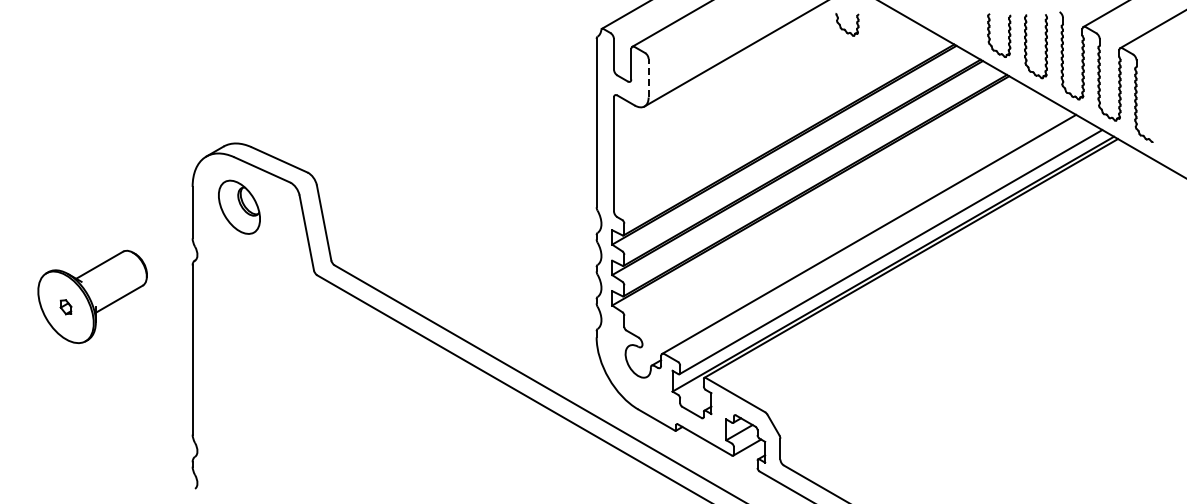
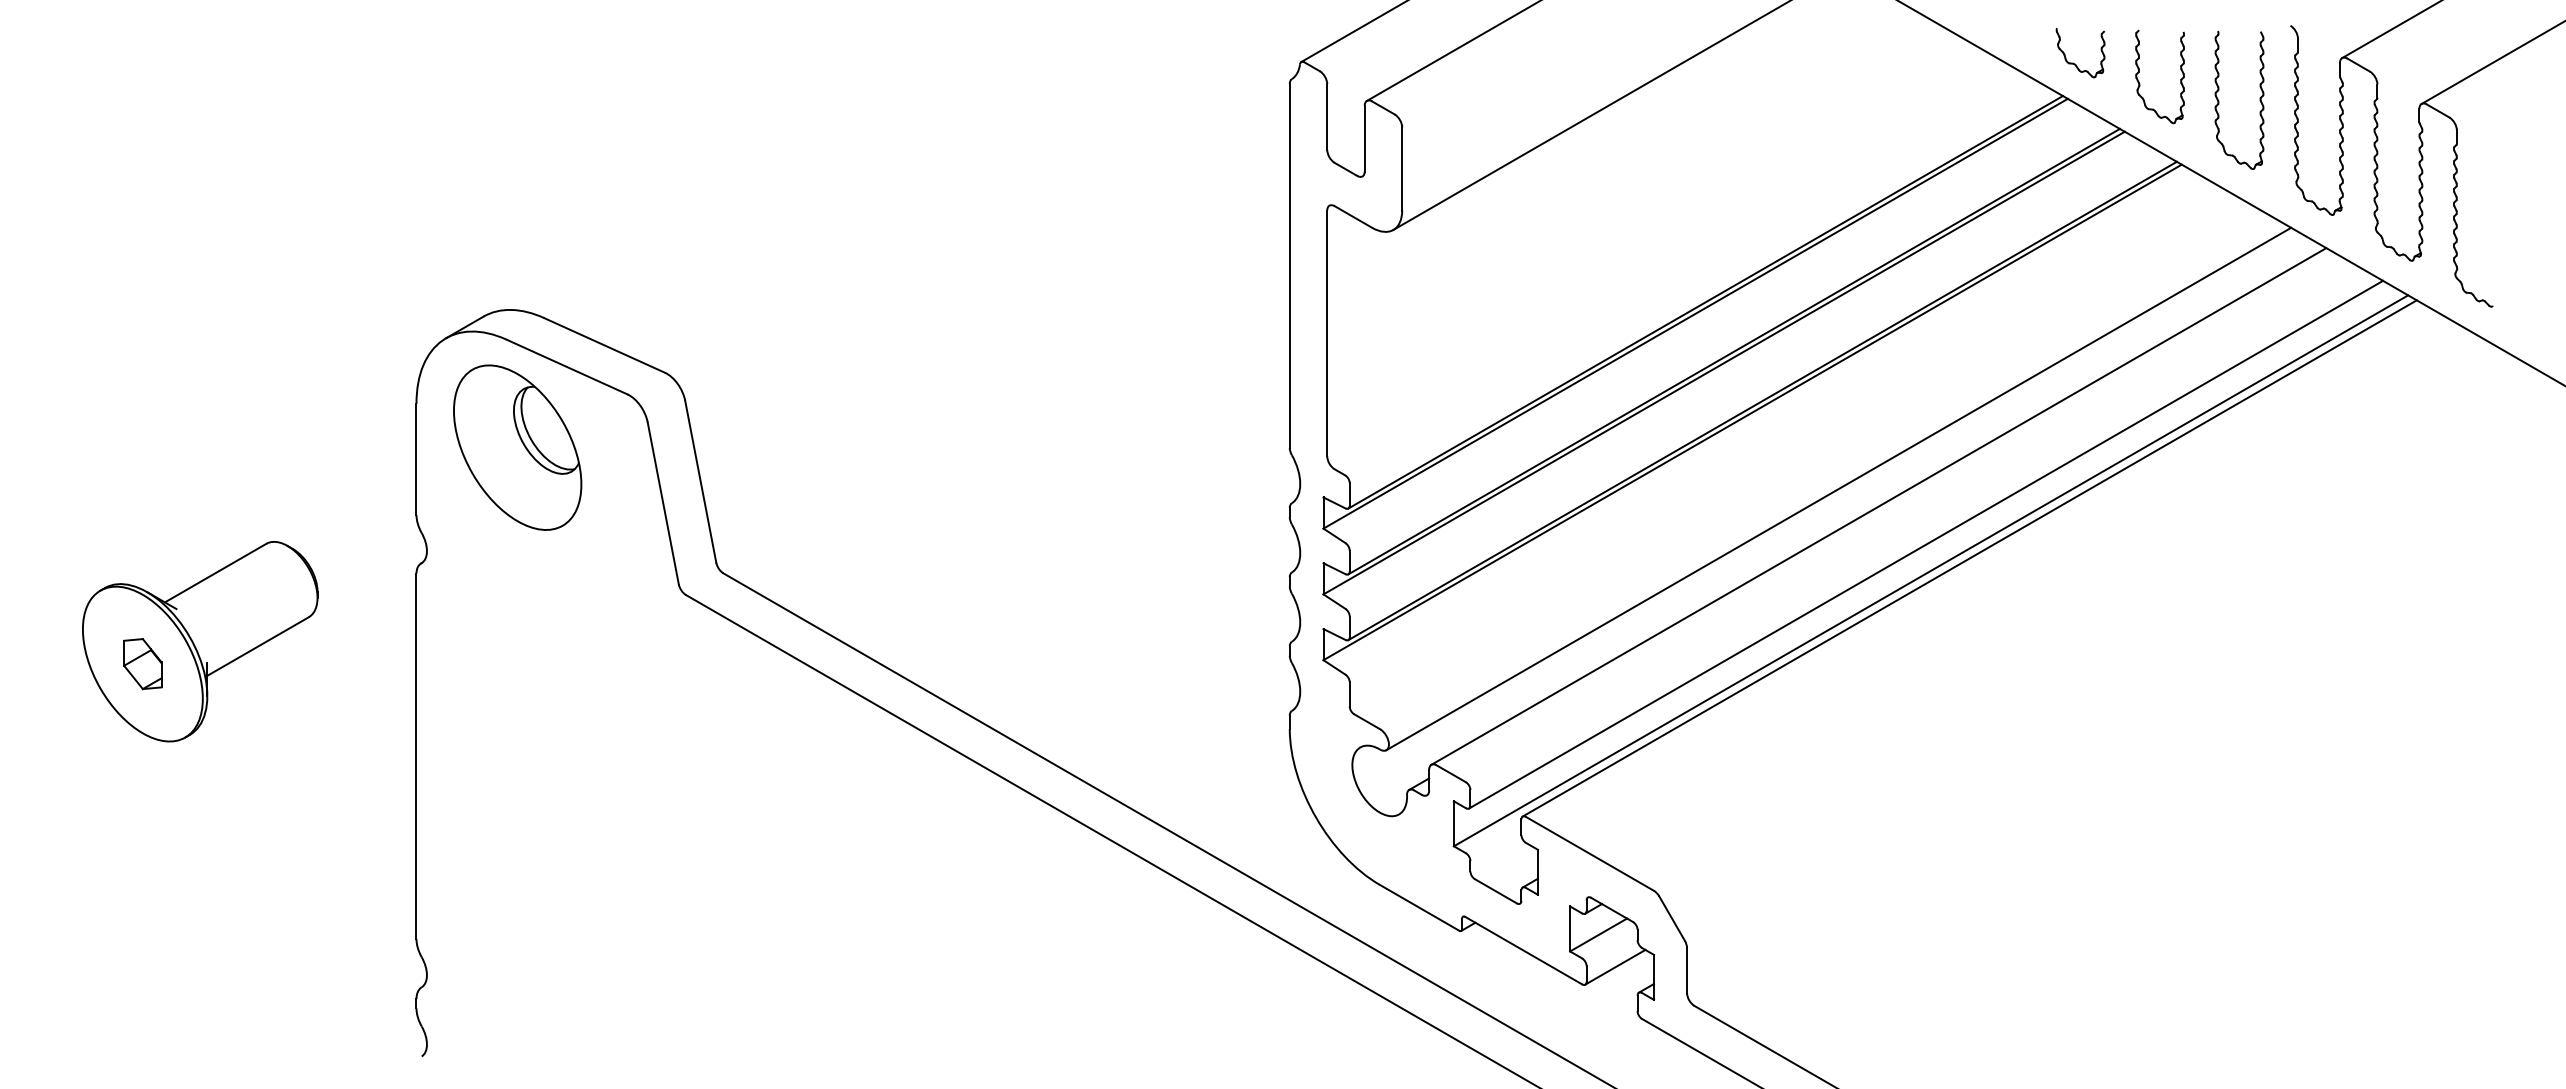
part: (847, 24) -> (2080, 52), moved
line: (648, 77) -> (1401, 167), dashed -> solid
part: (239, 207) -> (517, 448), size x1.43
line: (850, 226) -> (1838, 489), added
part: (65, 306) -> (141, 662), size x1.67

